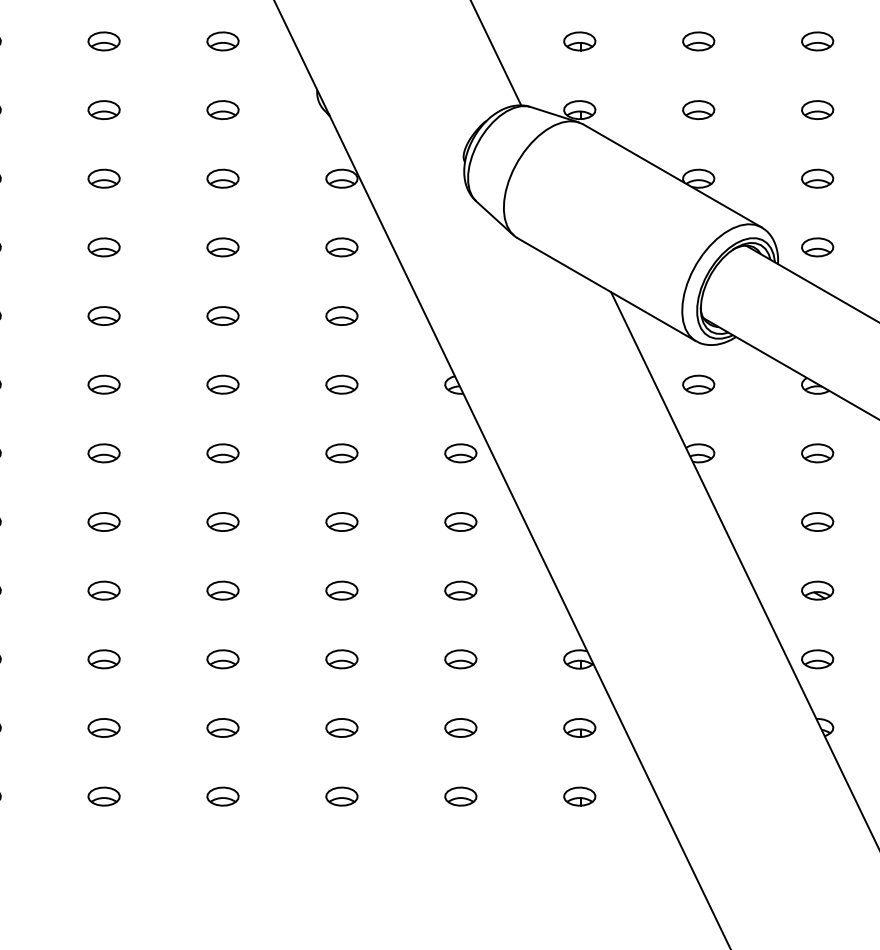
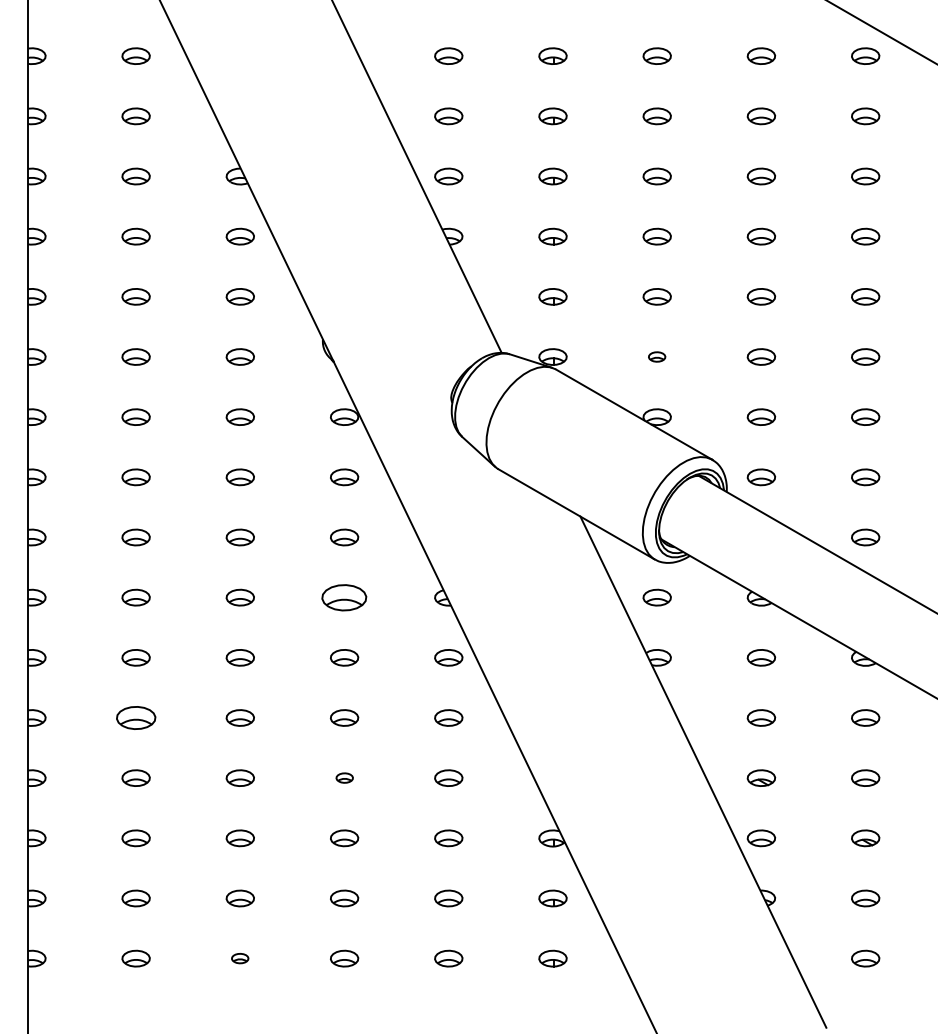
part: (697, 109) -> (656, 356), size x0.6
part: (341, 384) -> (344, 597), size x1.6
part: (103, 521) -> (135, 717), size x1.4
part: (341, 589) -> (344, 777), size x0.6
part: (222, 796) -> (239, 958), size x0.6

